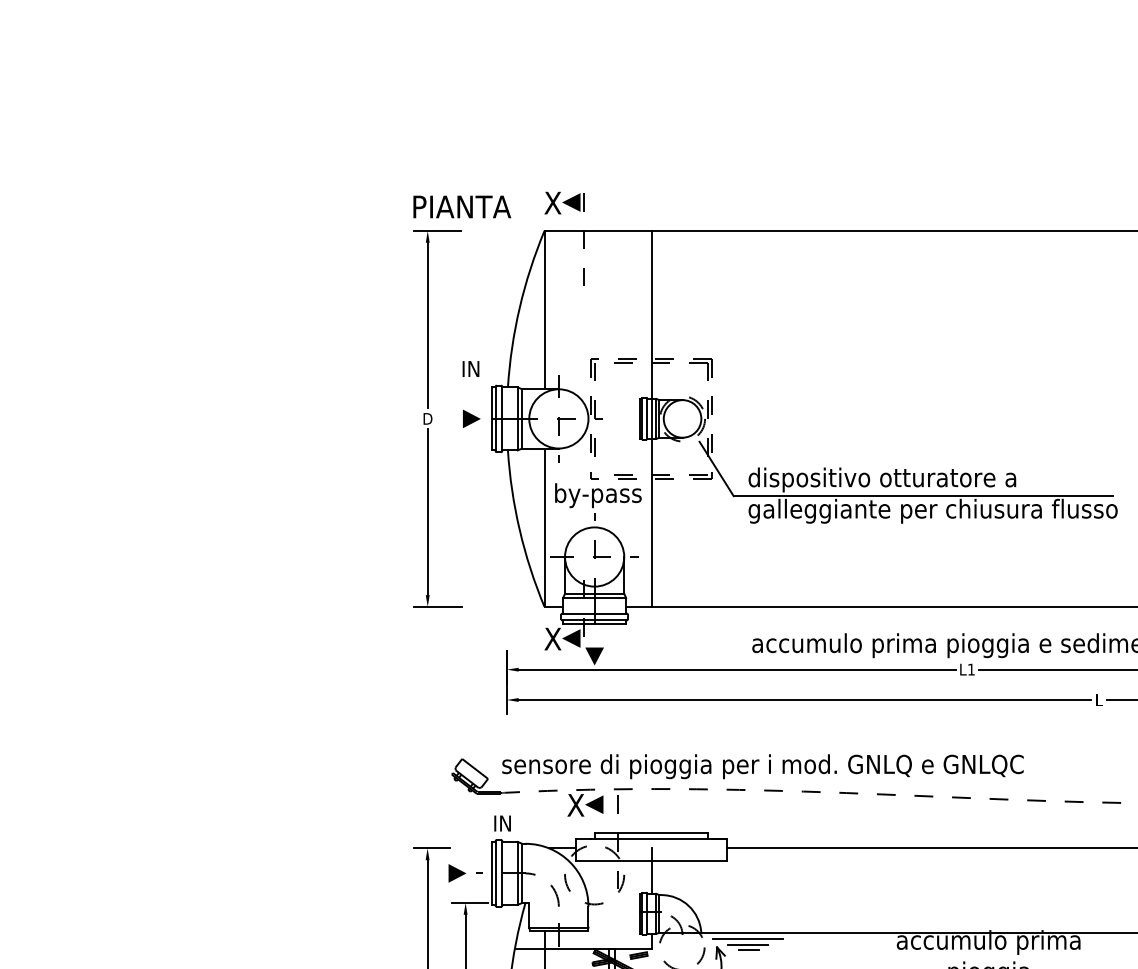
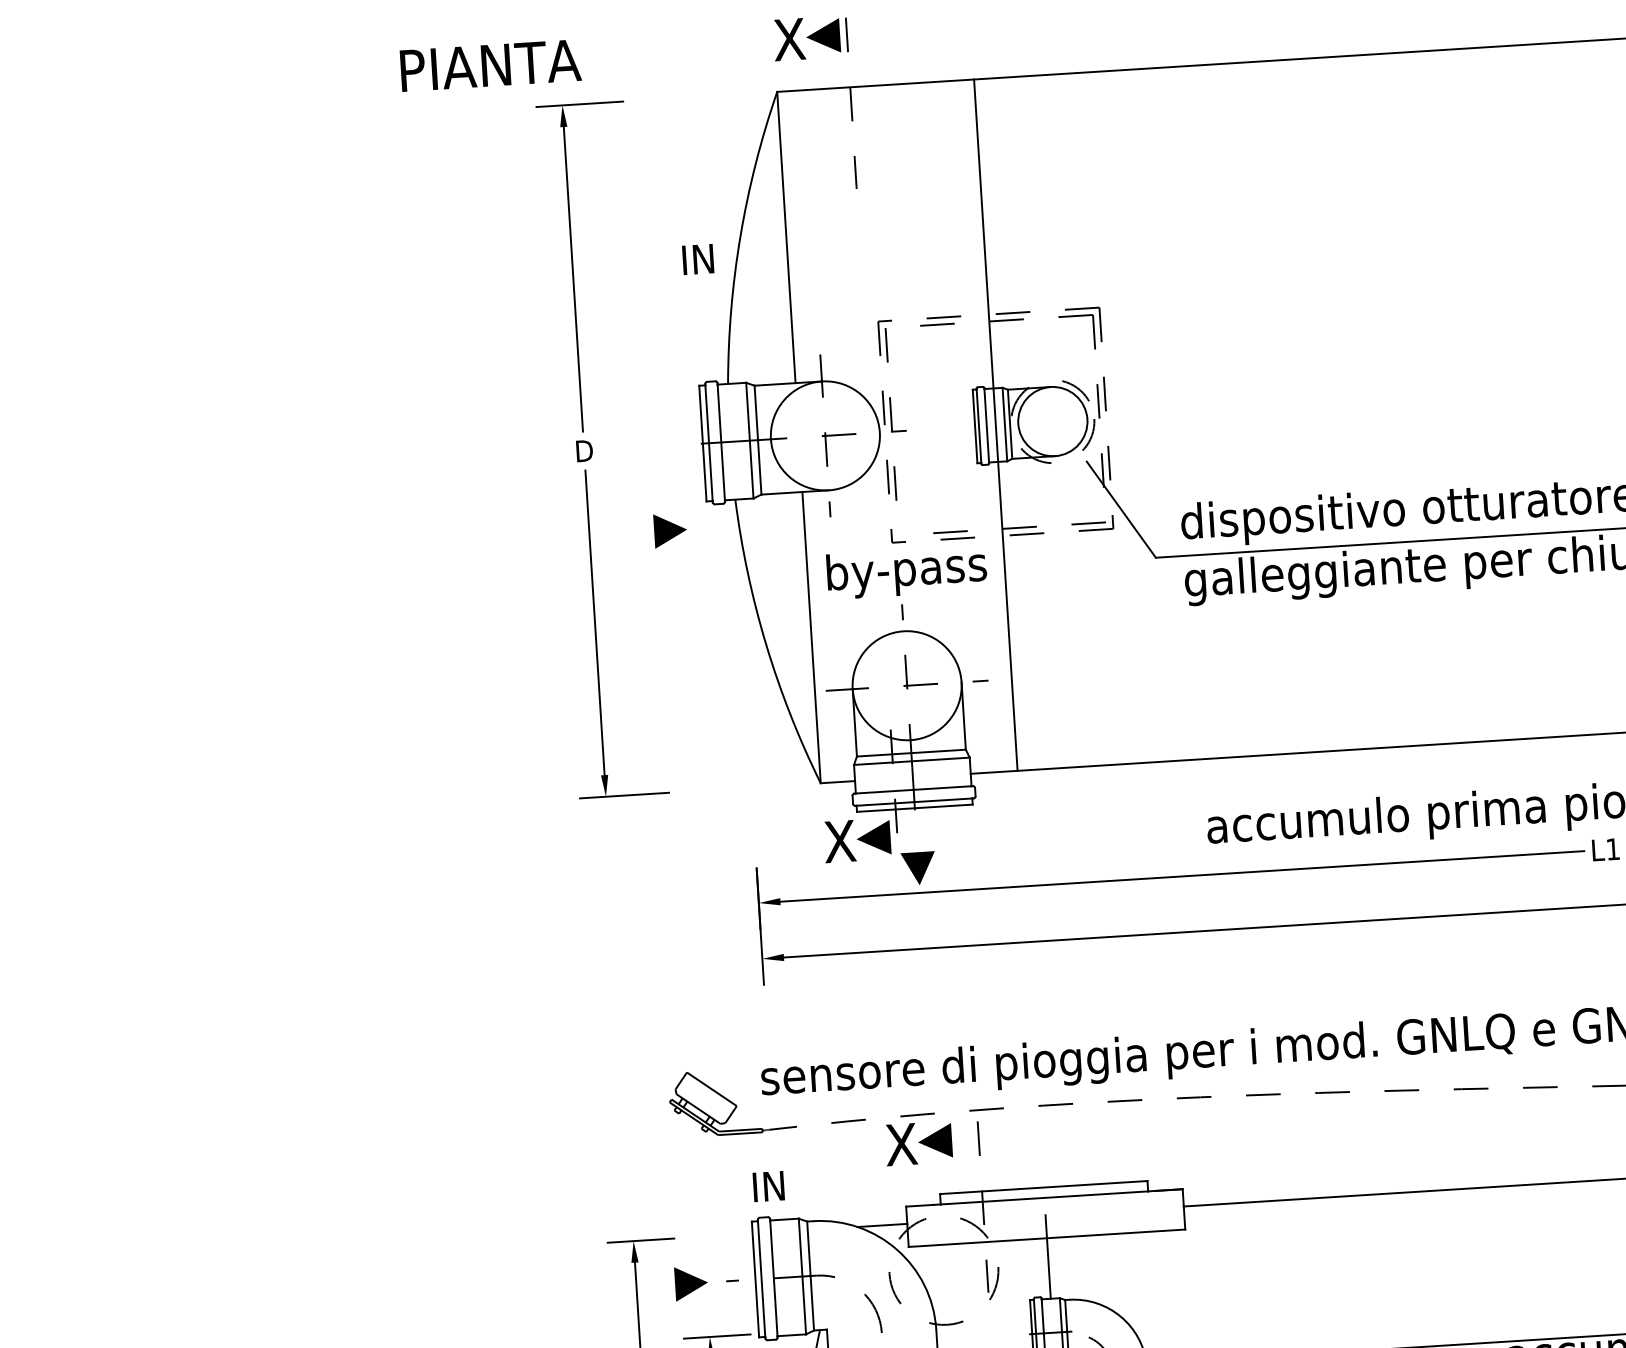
text: (462, 206) -> (491, 64), moved
text: (470, 368) -> (697, 258), moved
line: (471, 418) -> (669, 529), moved

